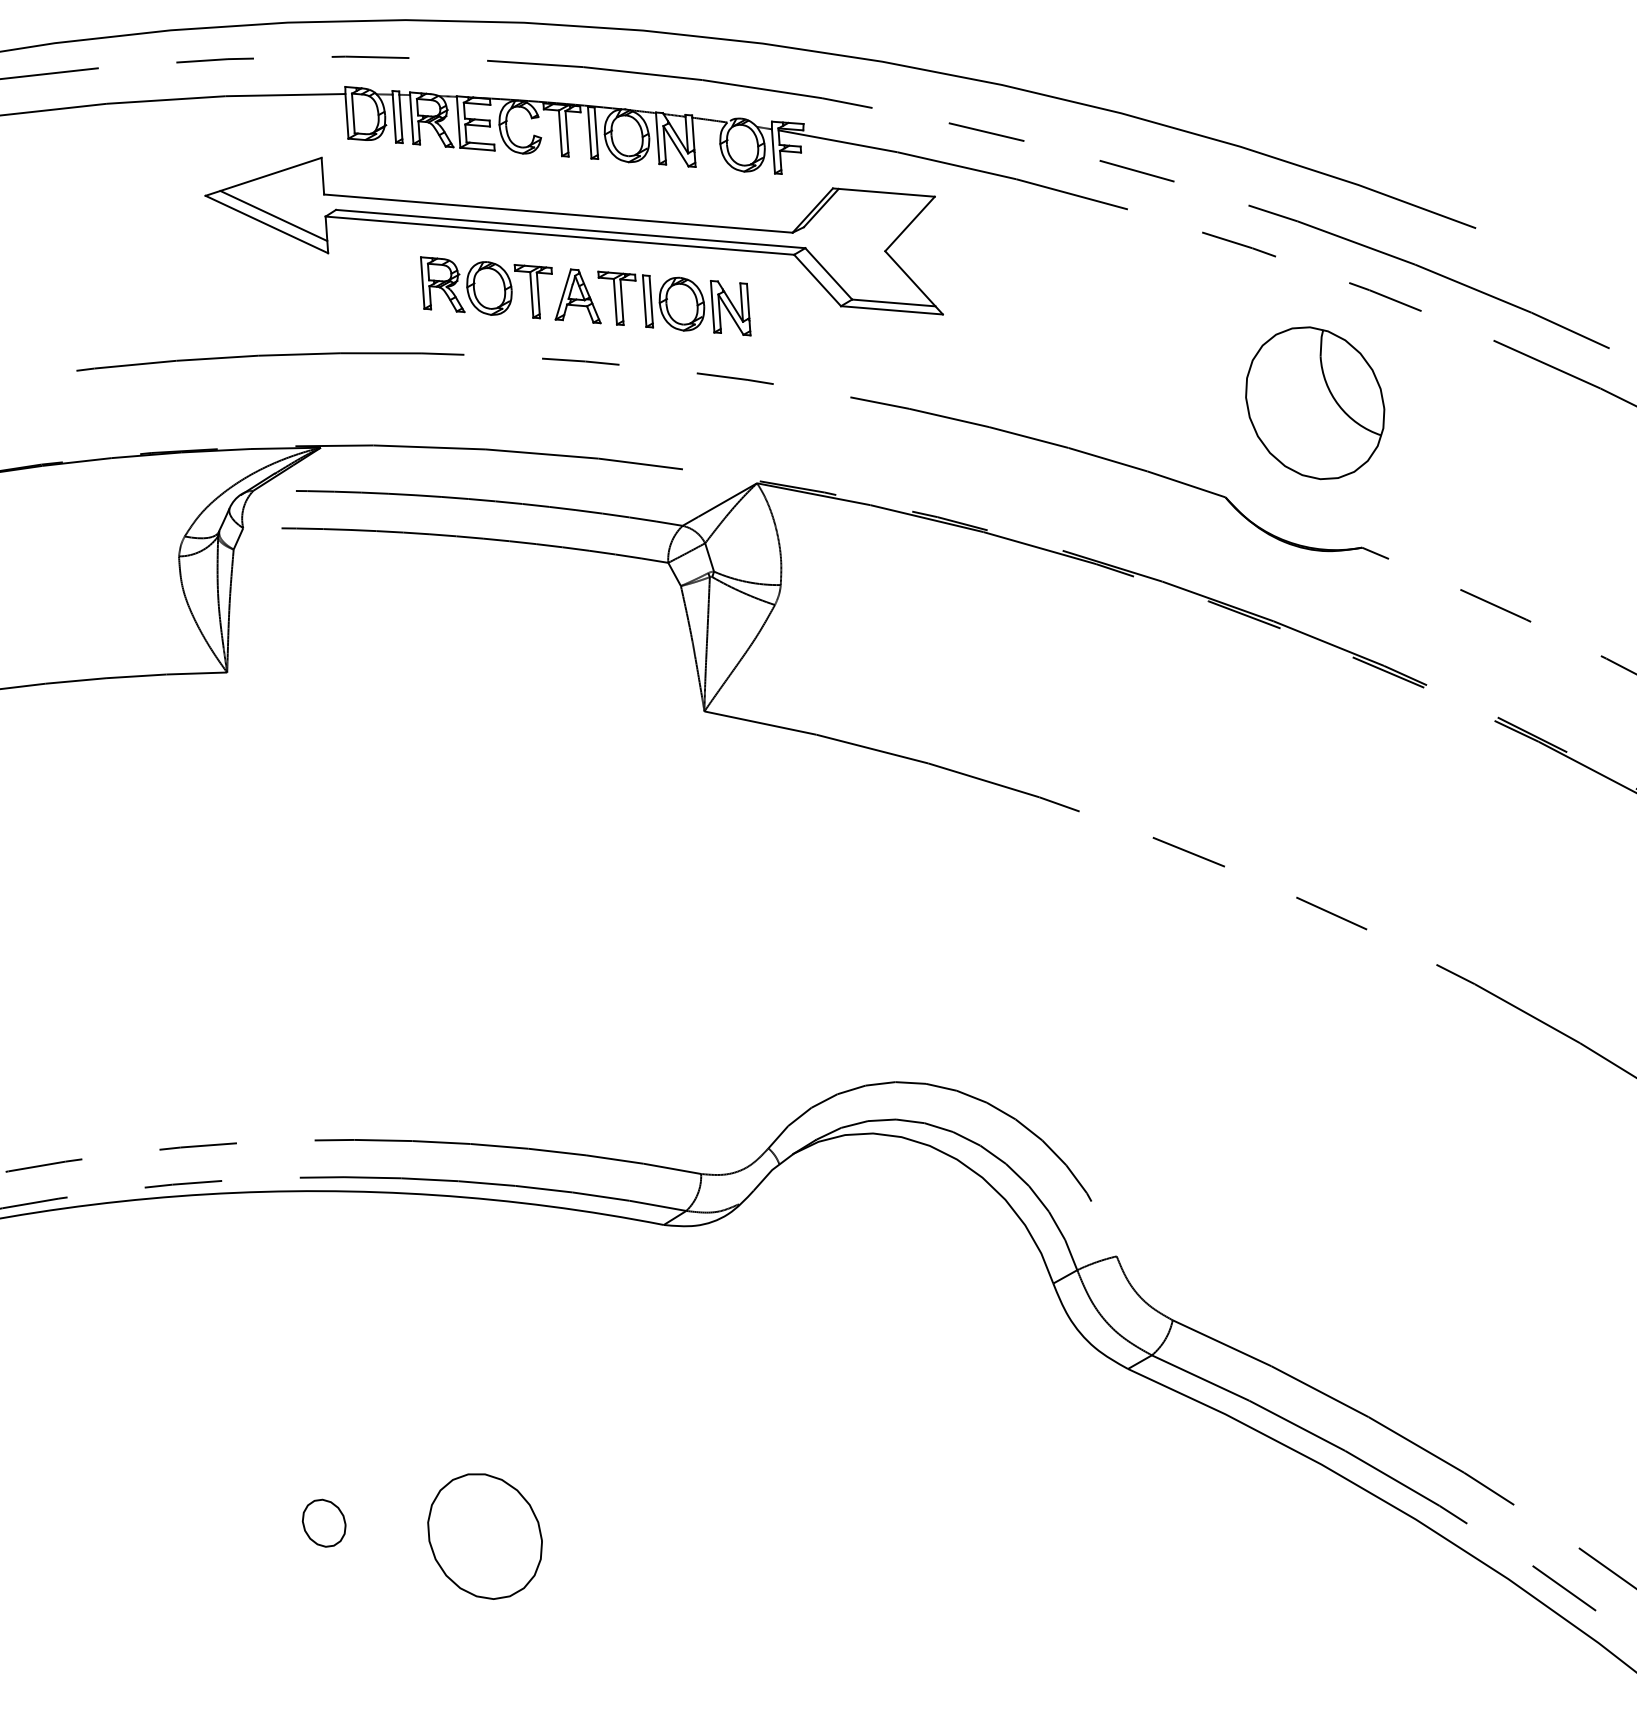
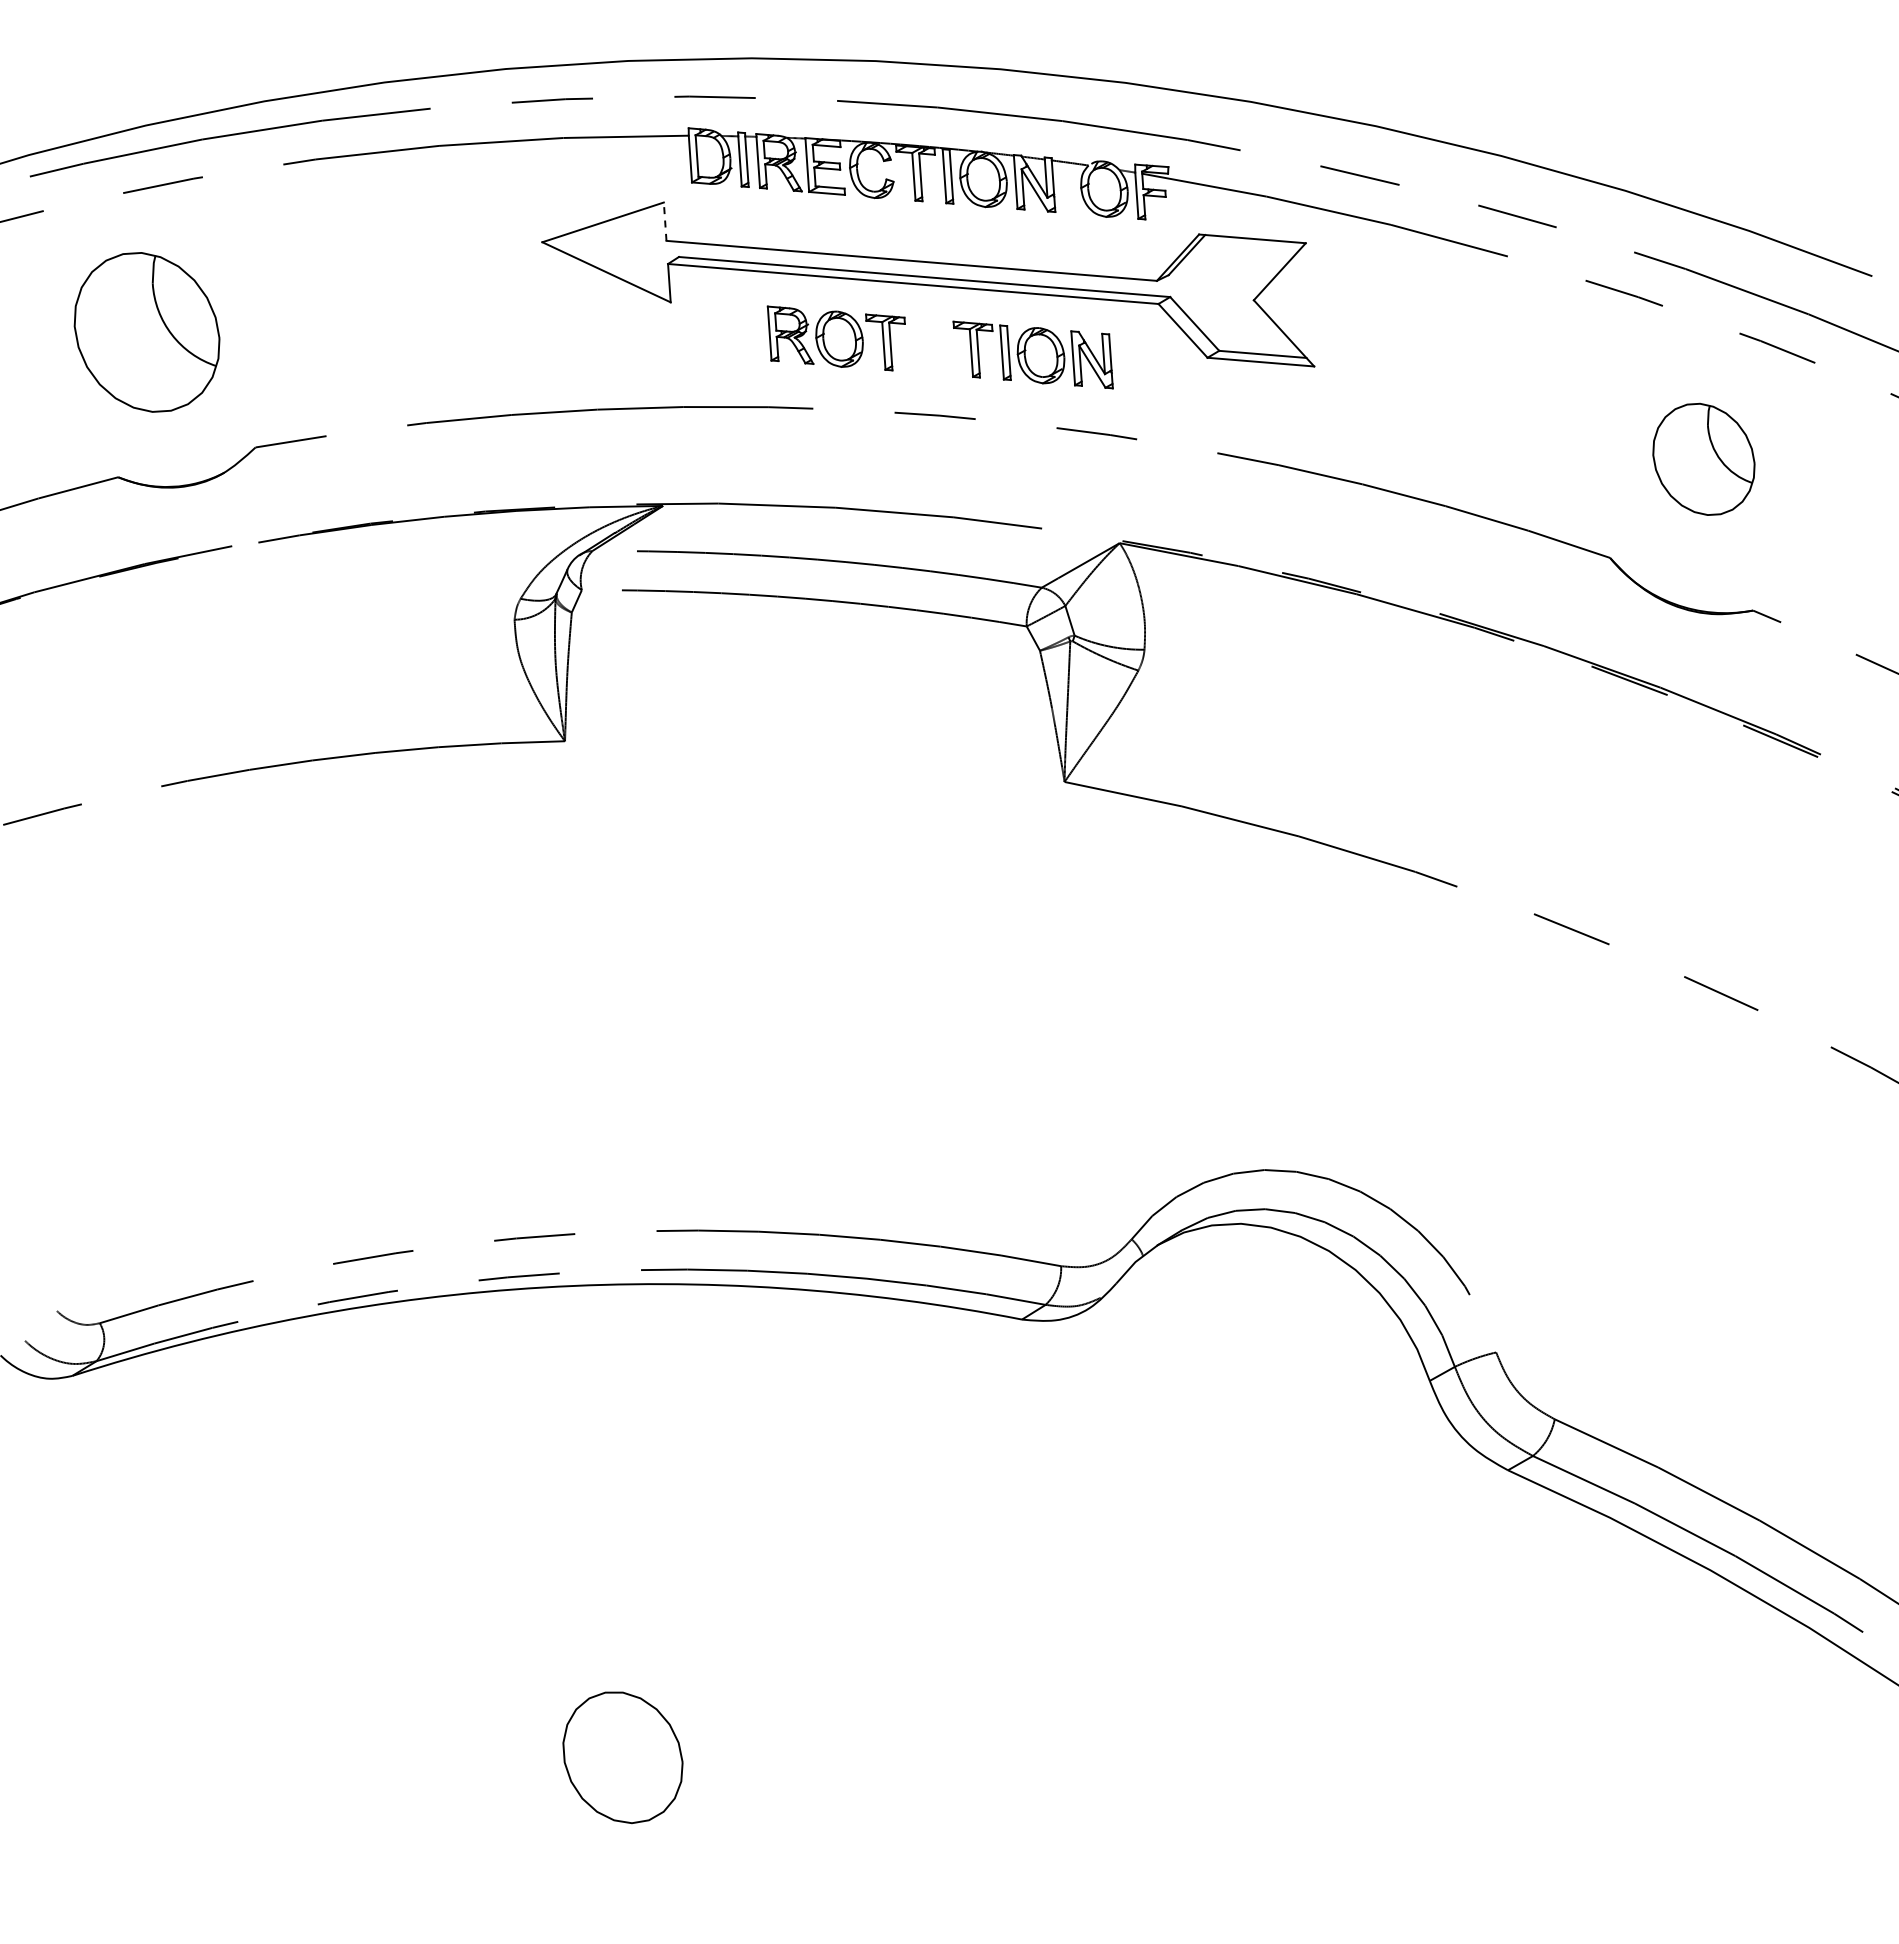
line: (323, 175) -> (665, 221), solid -> dashed
line: (273, 216) -> (613, 263), removed
part: (578, 296) -> (932, 347), removed
part: (1314, 403) -> (1703, 459), size x0.7
part: (324, 1522) -> (666, 1631), removed
part: (484, 1536) -> (622, 1757), moved

